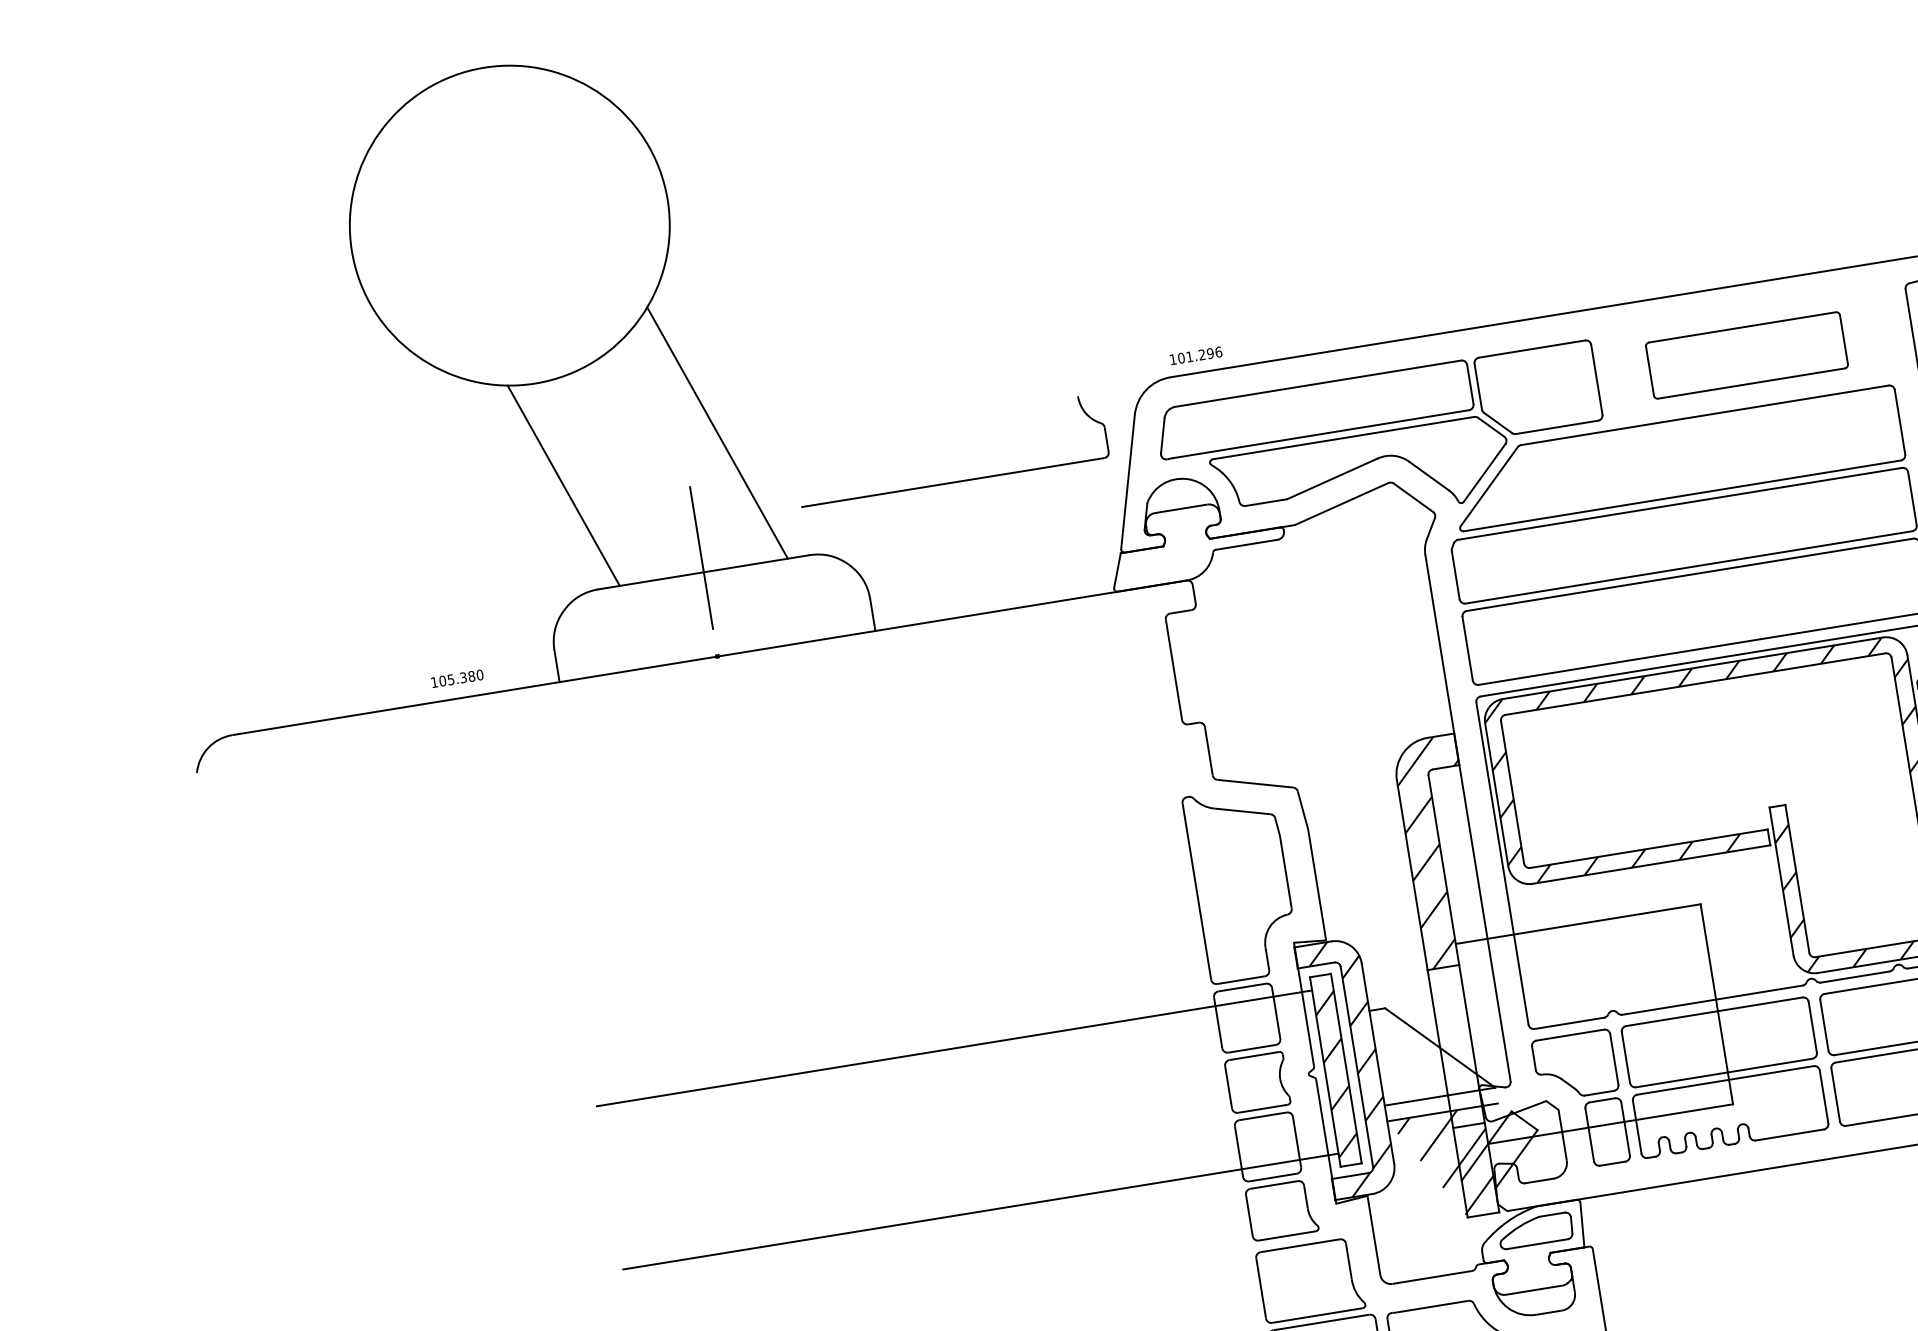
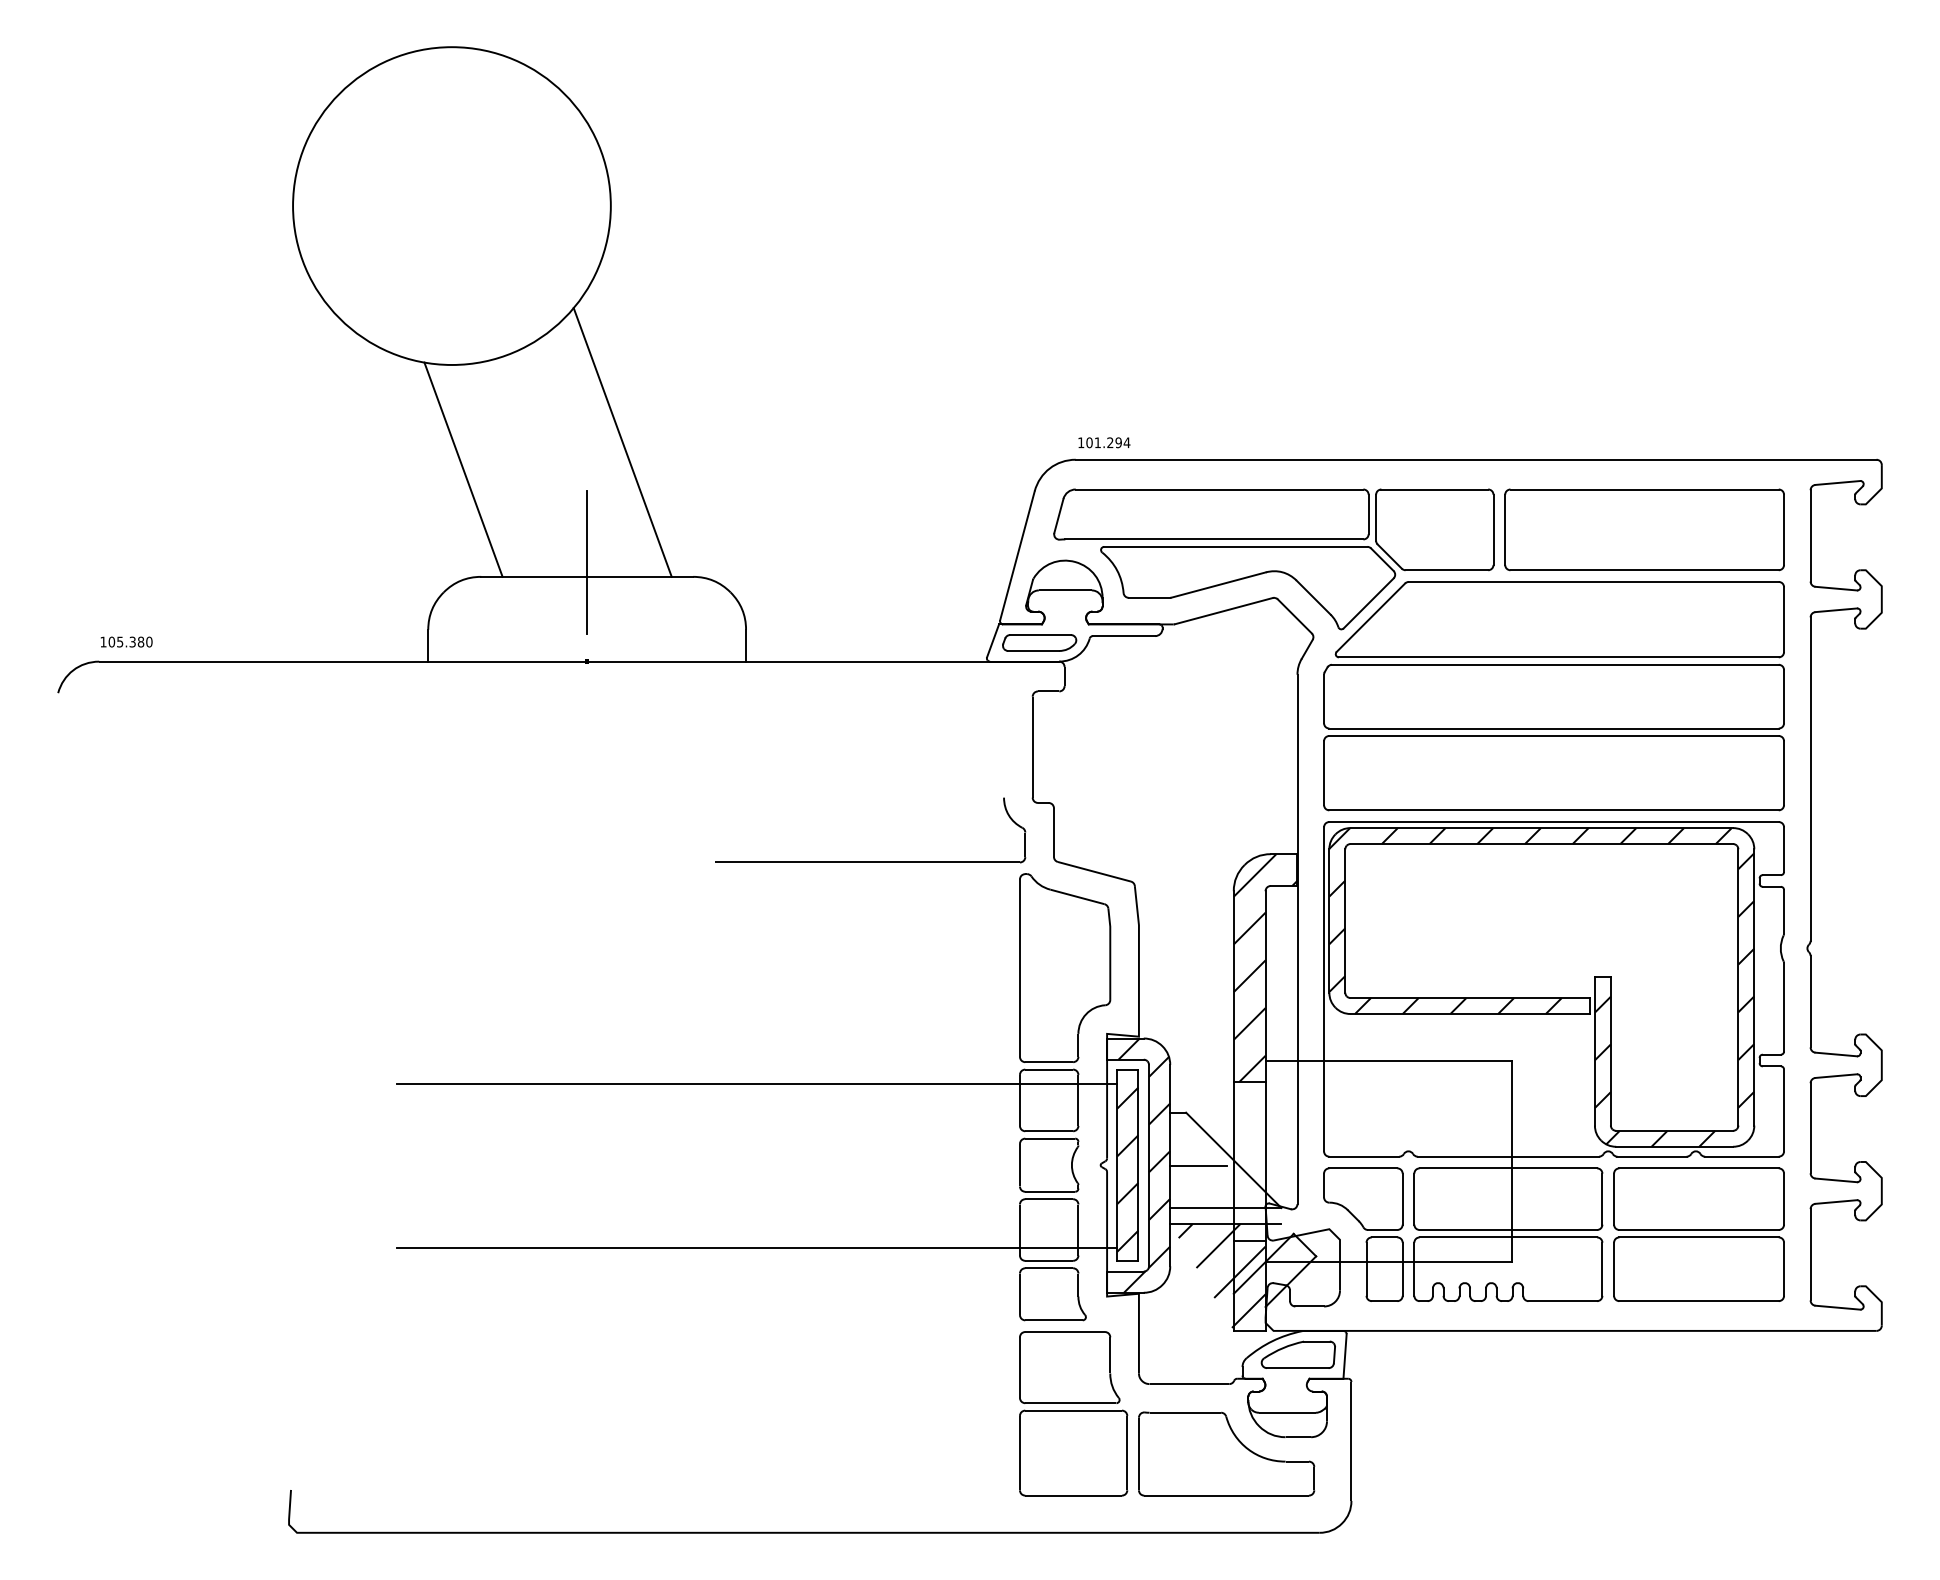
text: (1218, 352) -> (1126, 442), 101.296 -> 101.294
part: (1746, 355) -> (1644, 529), size x1.43
part: (955, 481) -> (870, 861), moved
part: (1163, 564) -> (1039, 642), added
text: (457, 678) -> (126, 641), moved
line: (1406, 1058) -> (1198, 1165), added

